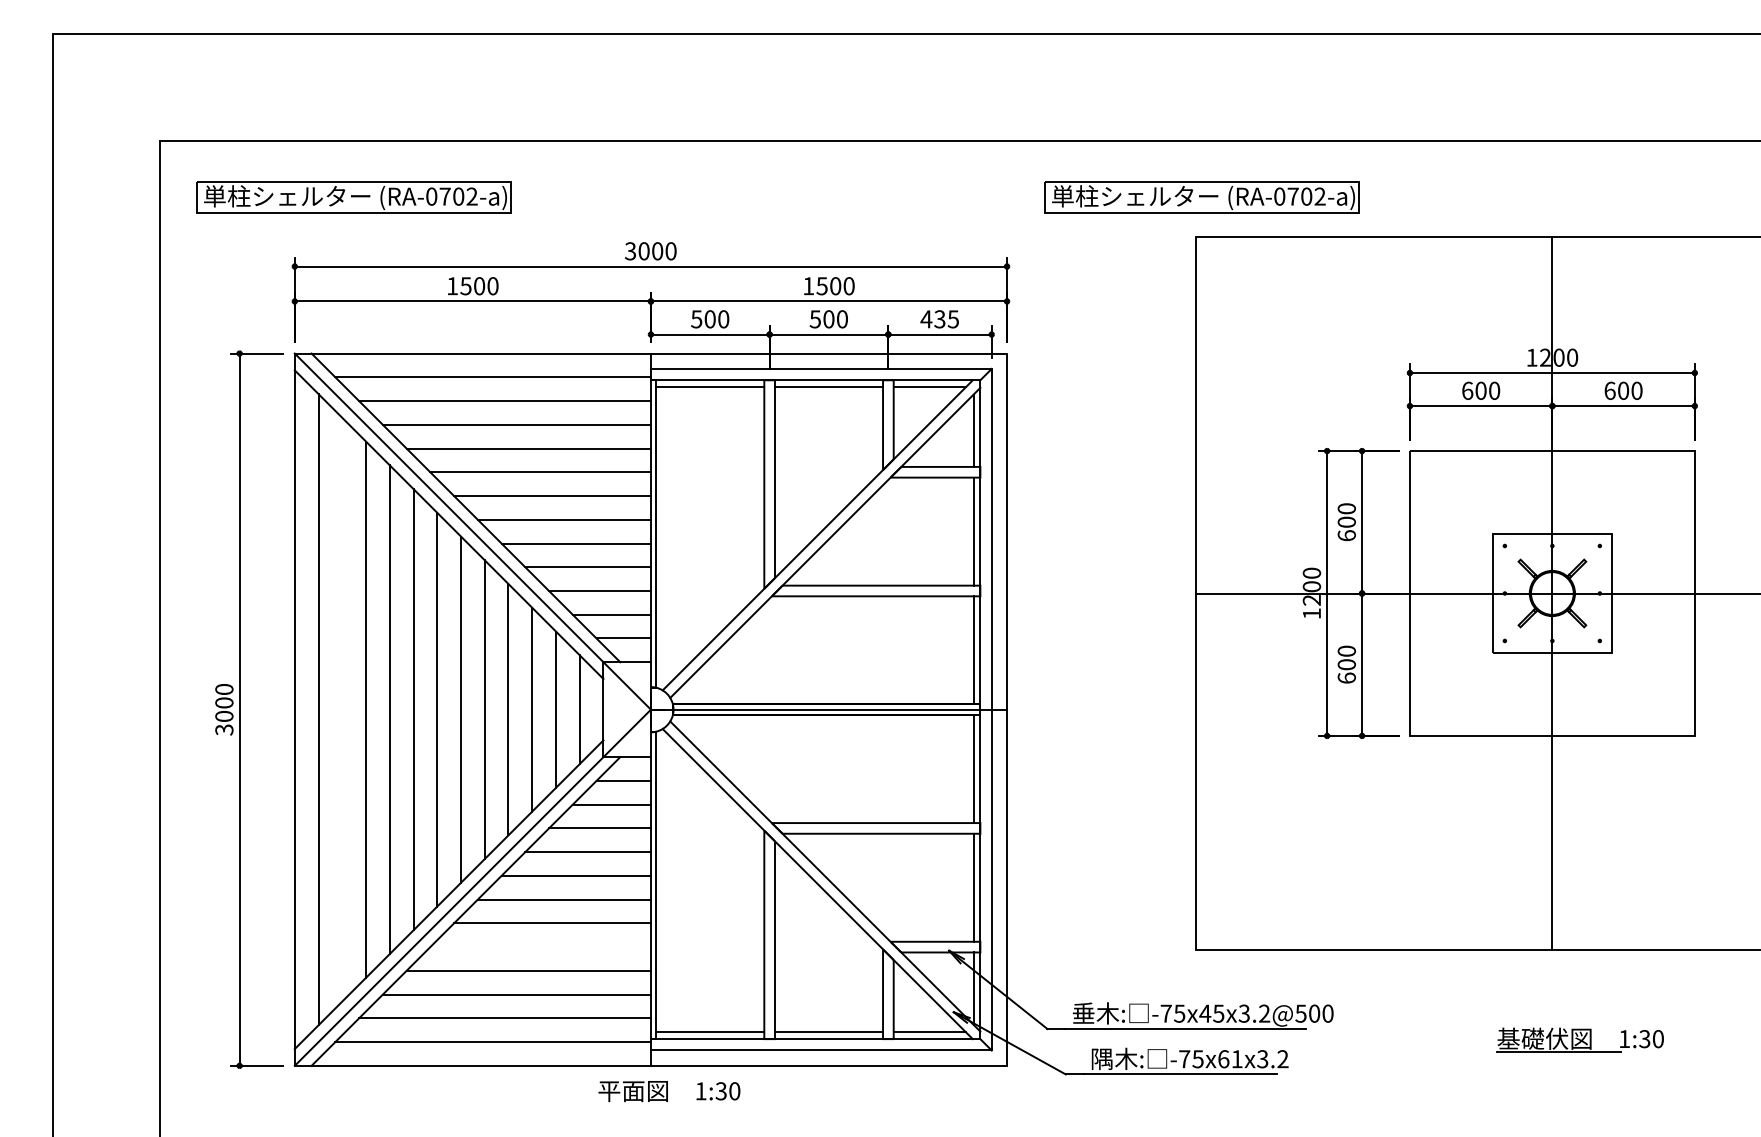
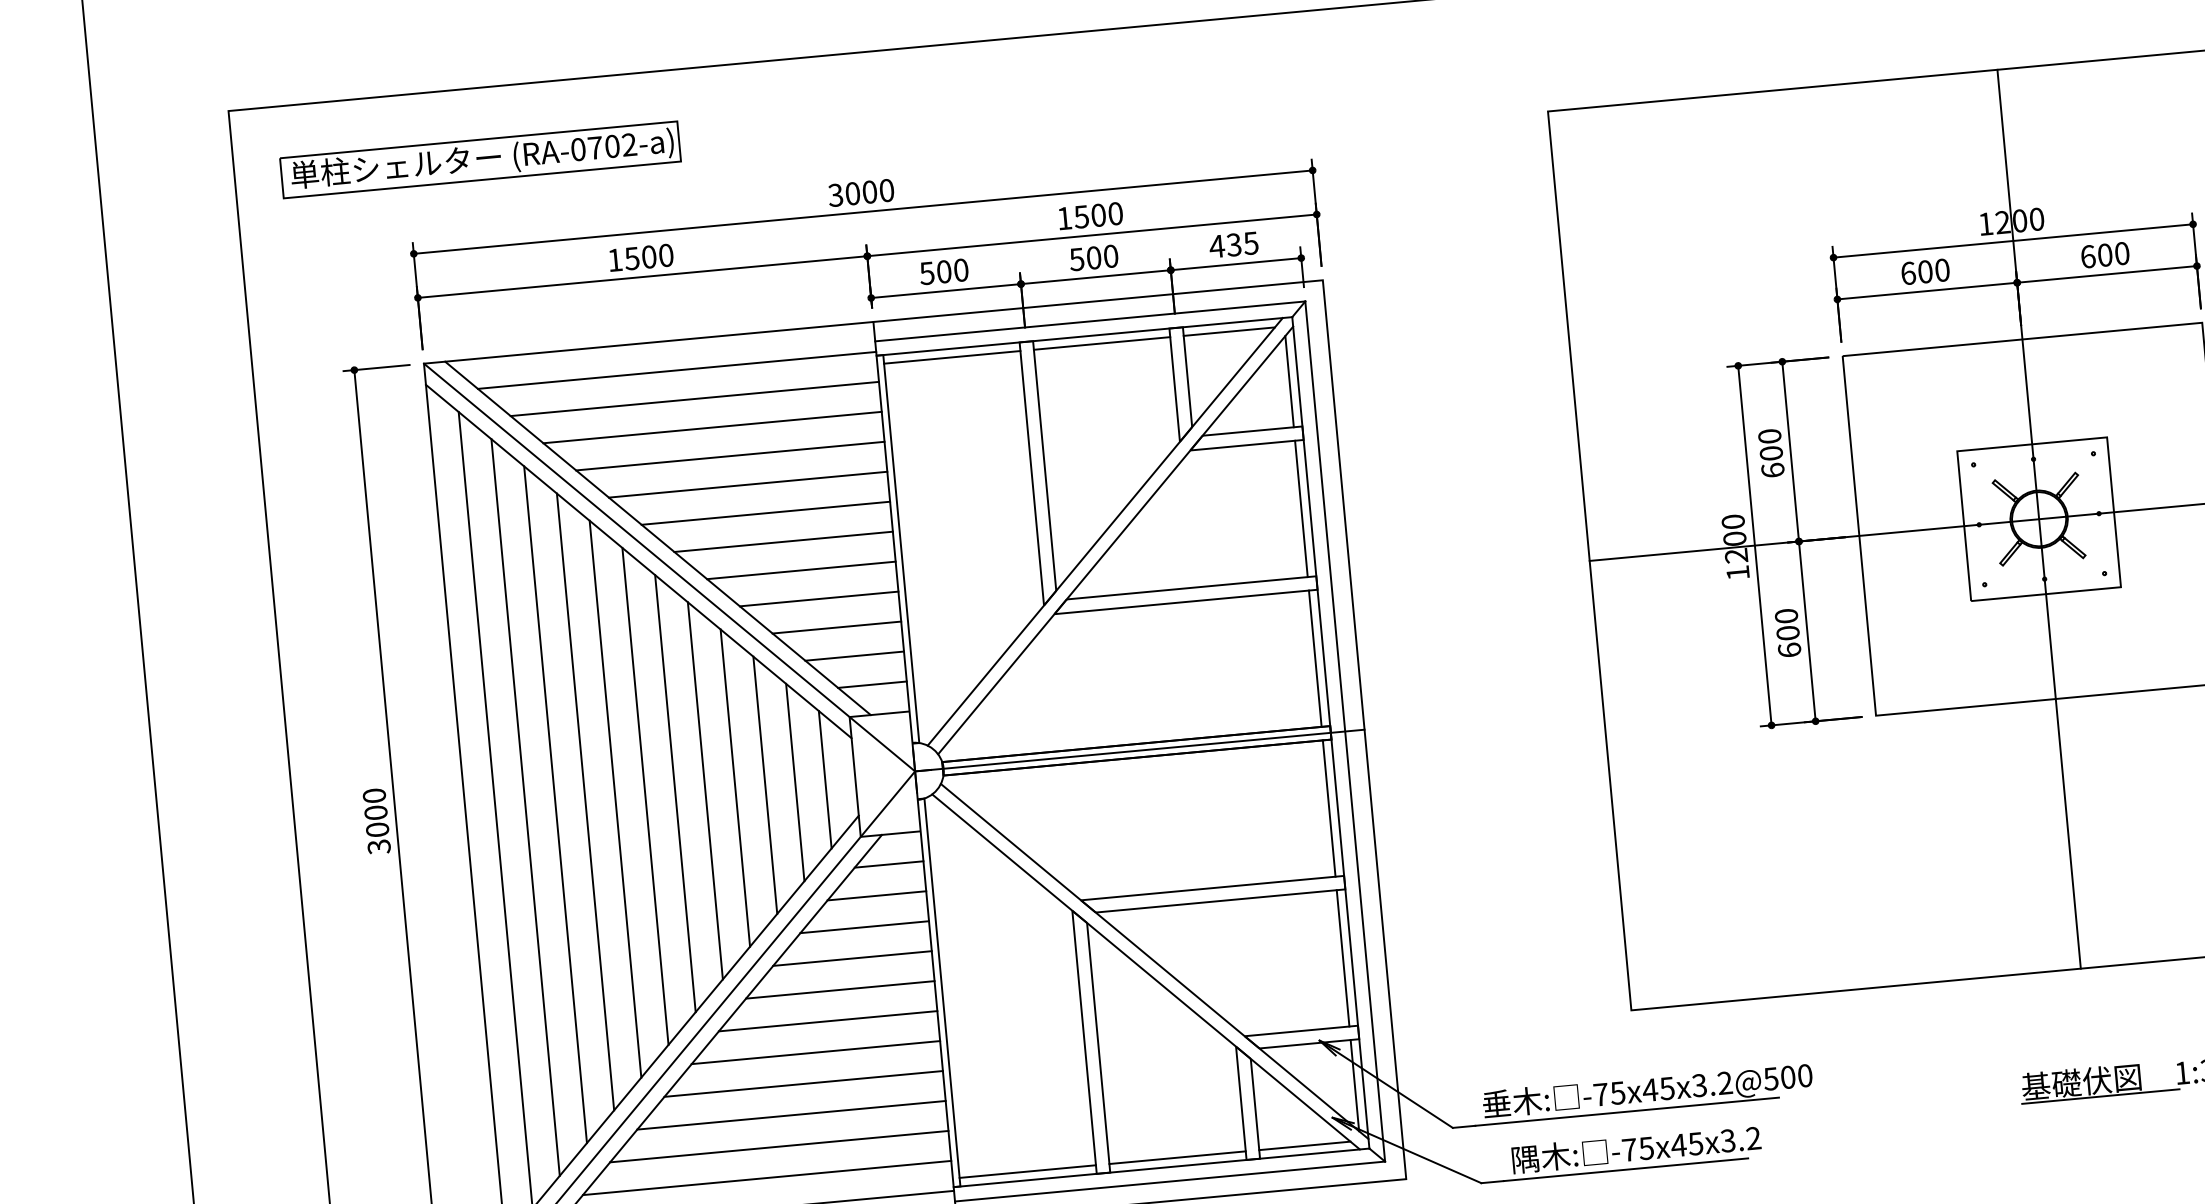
part: (1201, 197) -> (1549, 60), removed
line: (342, 709) -> (525, 807), added
line: (540, 947) -> (803, 1084), added
text: (1229, 1059) -> (1686, 1145), -75x61x3.2 -> -75x45x3.2

